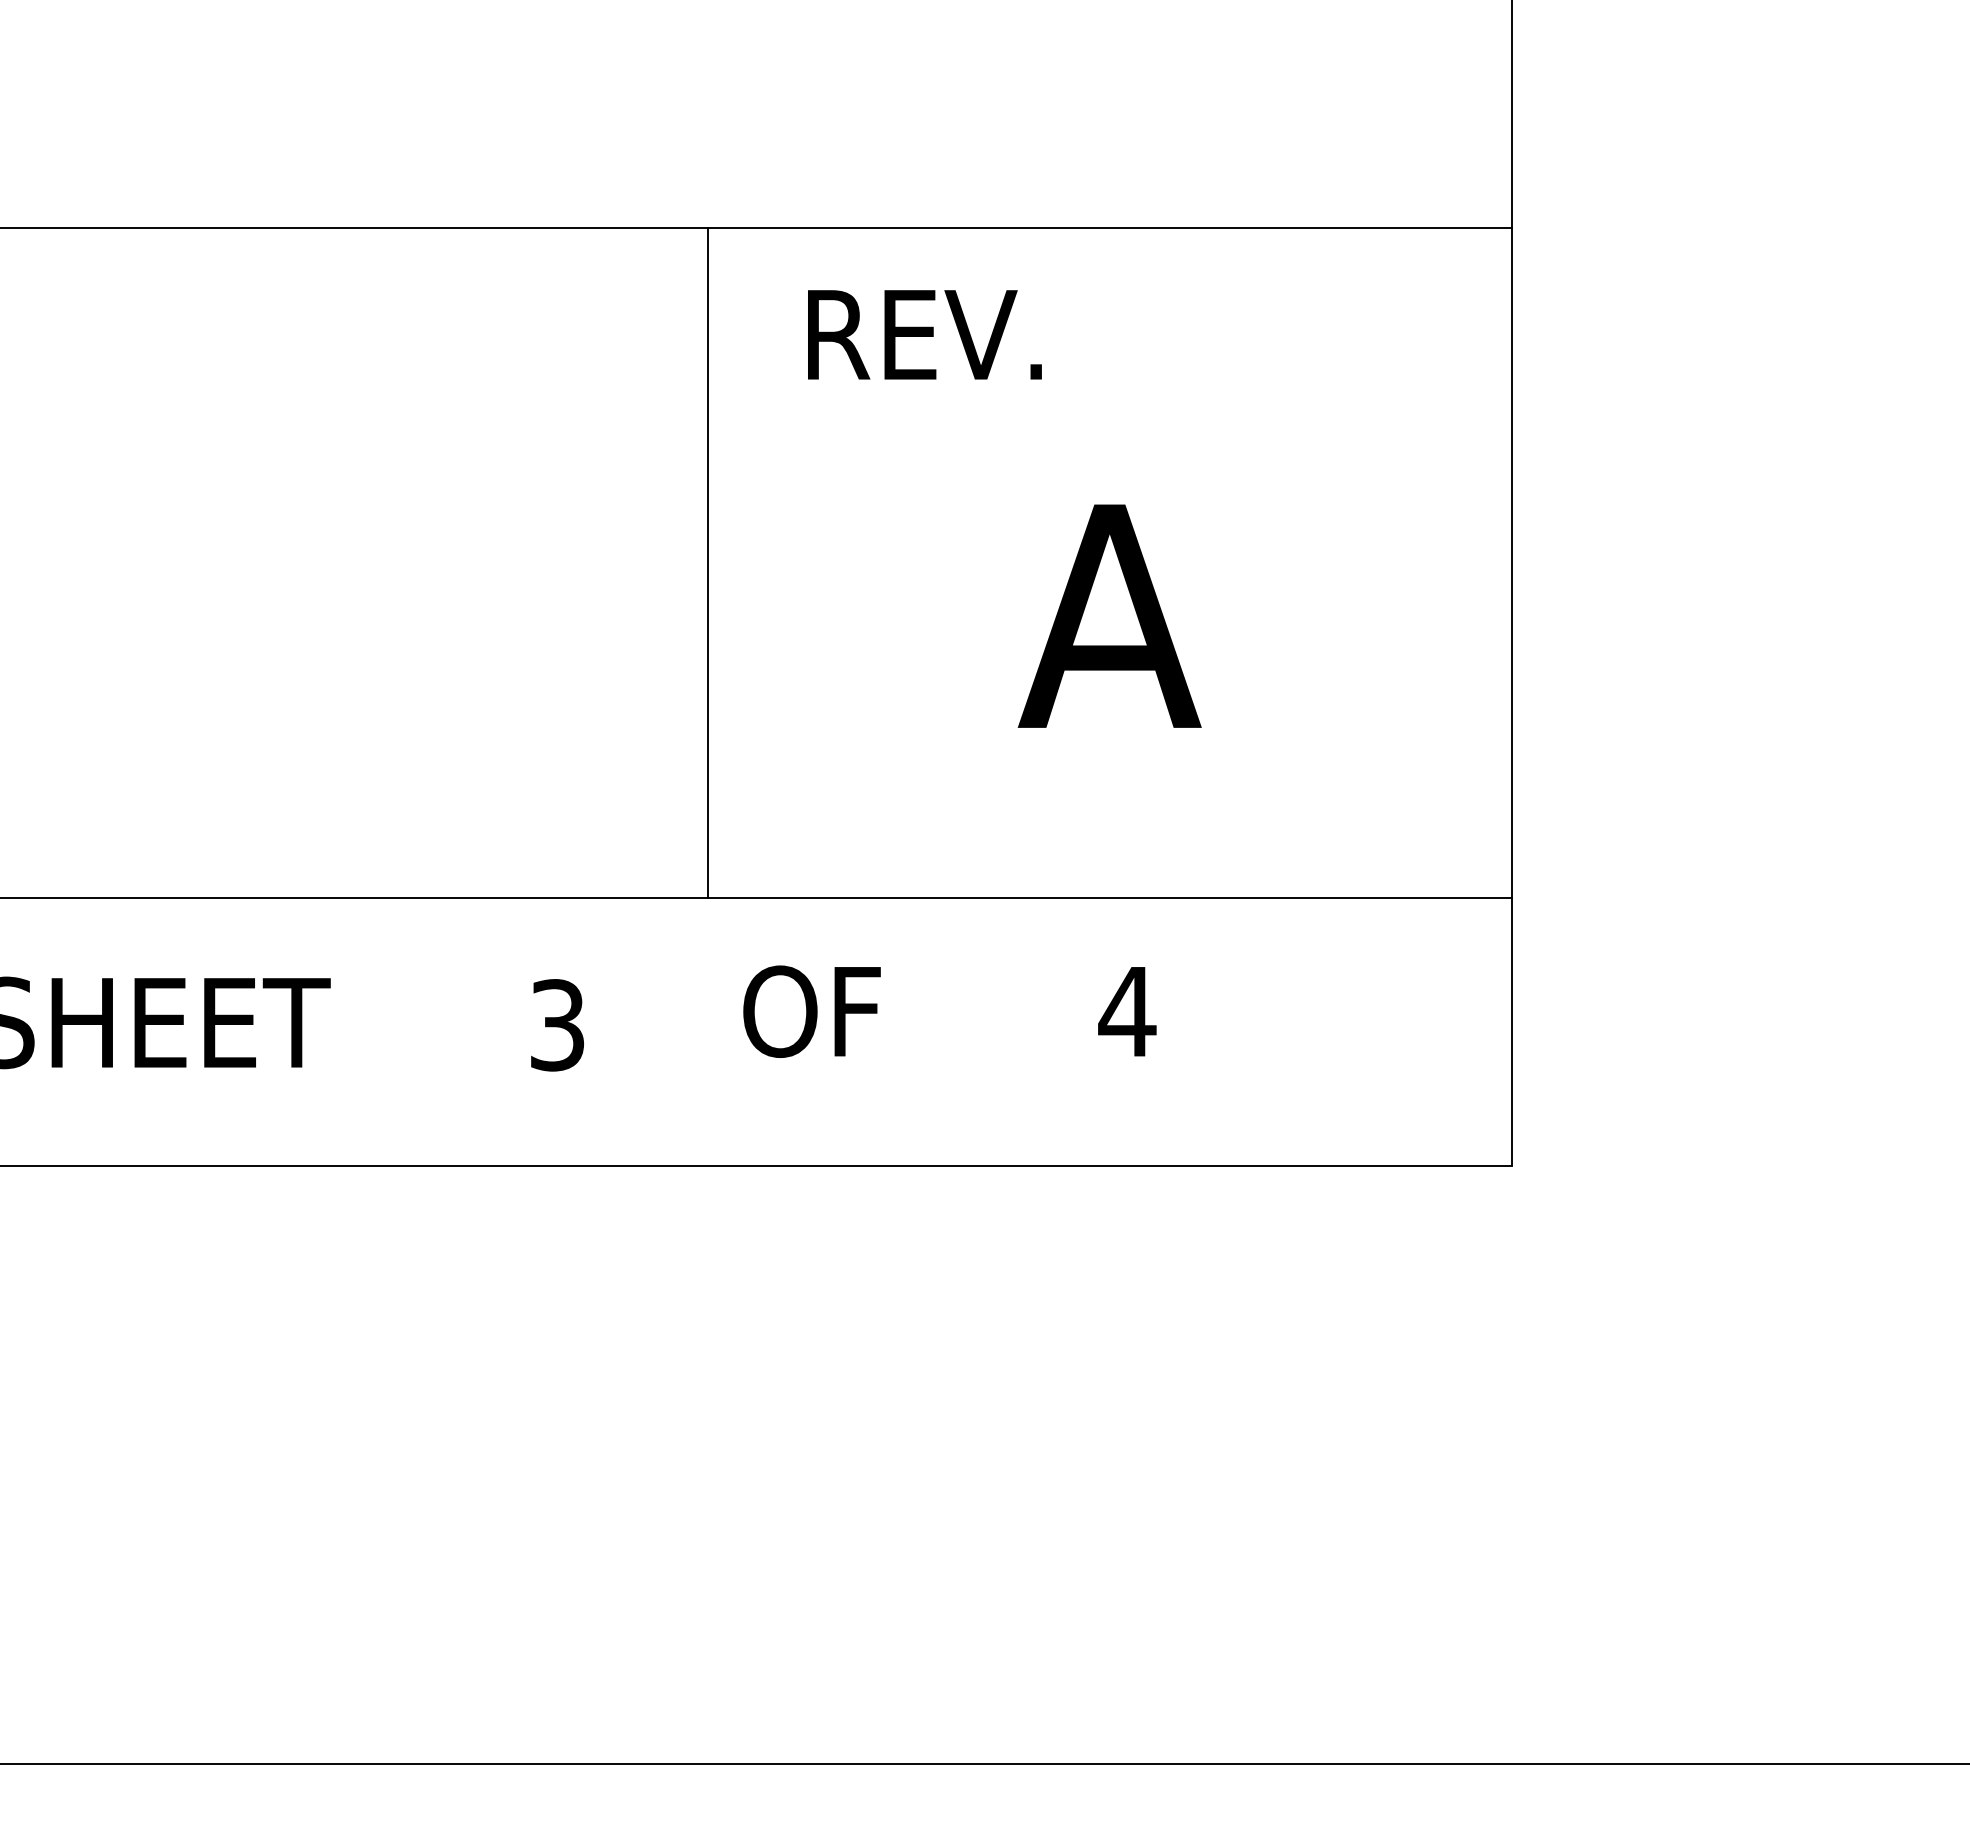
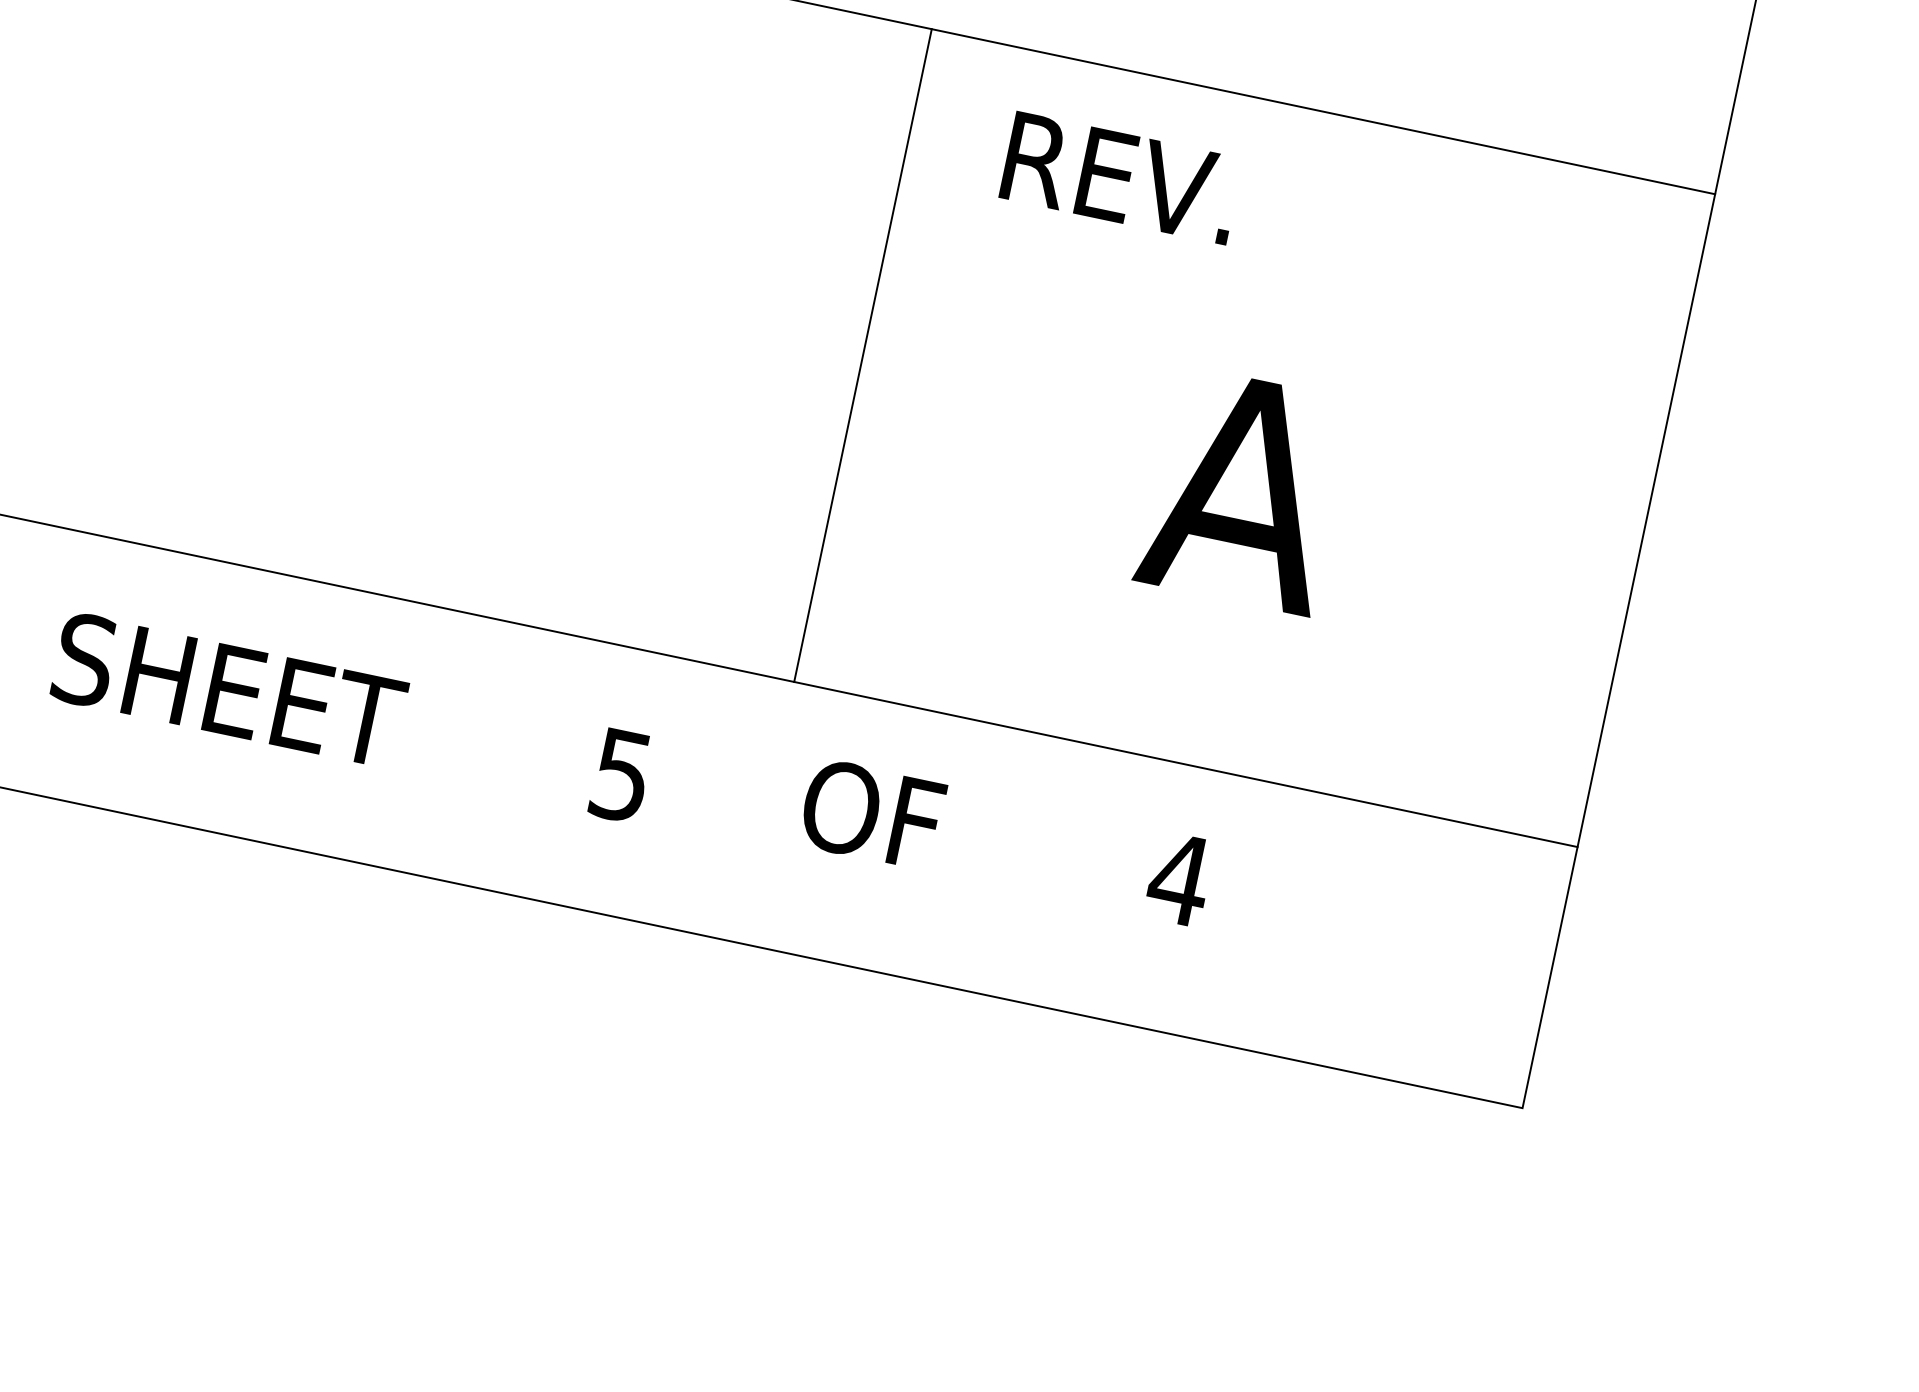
text: (557, 1025) -> (621, 775), 3 -> 5

